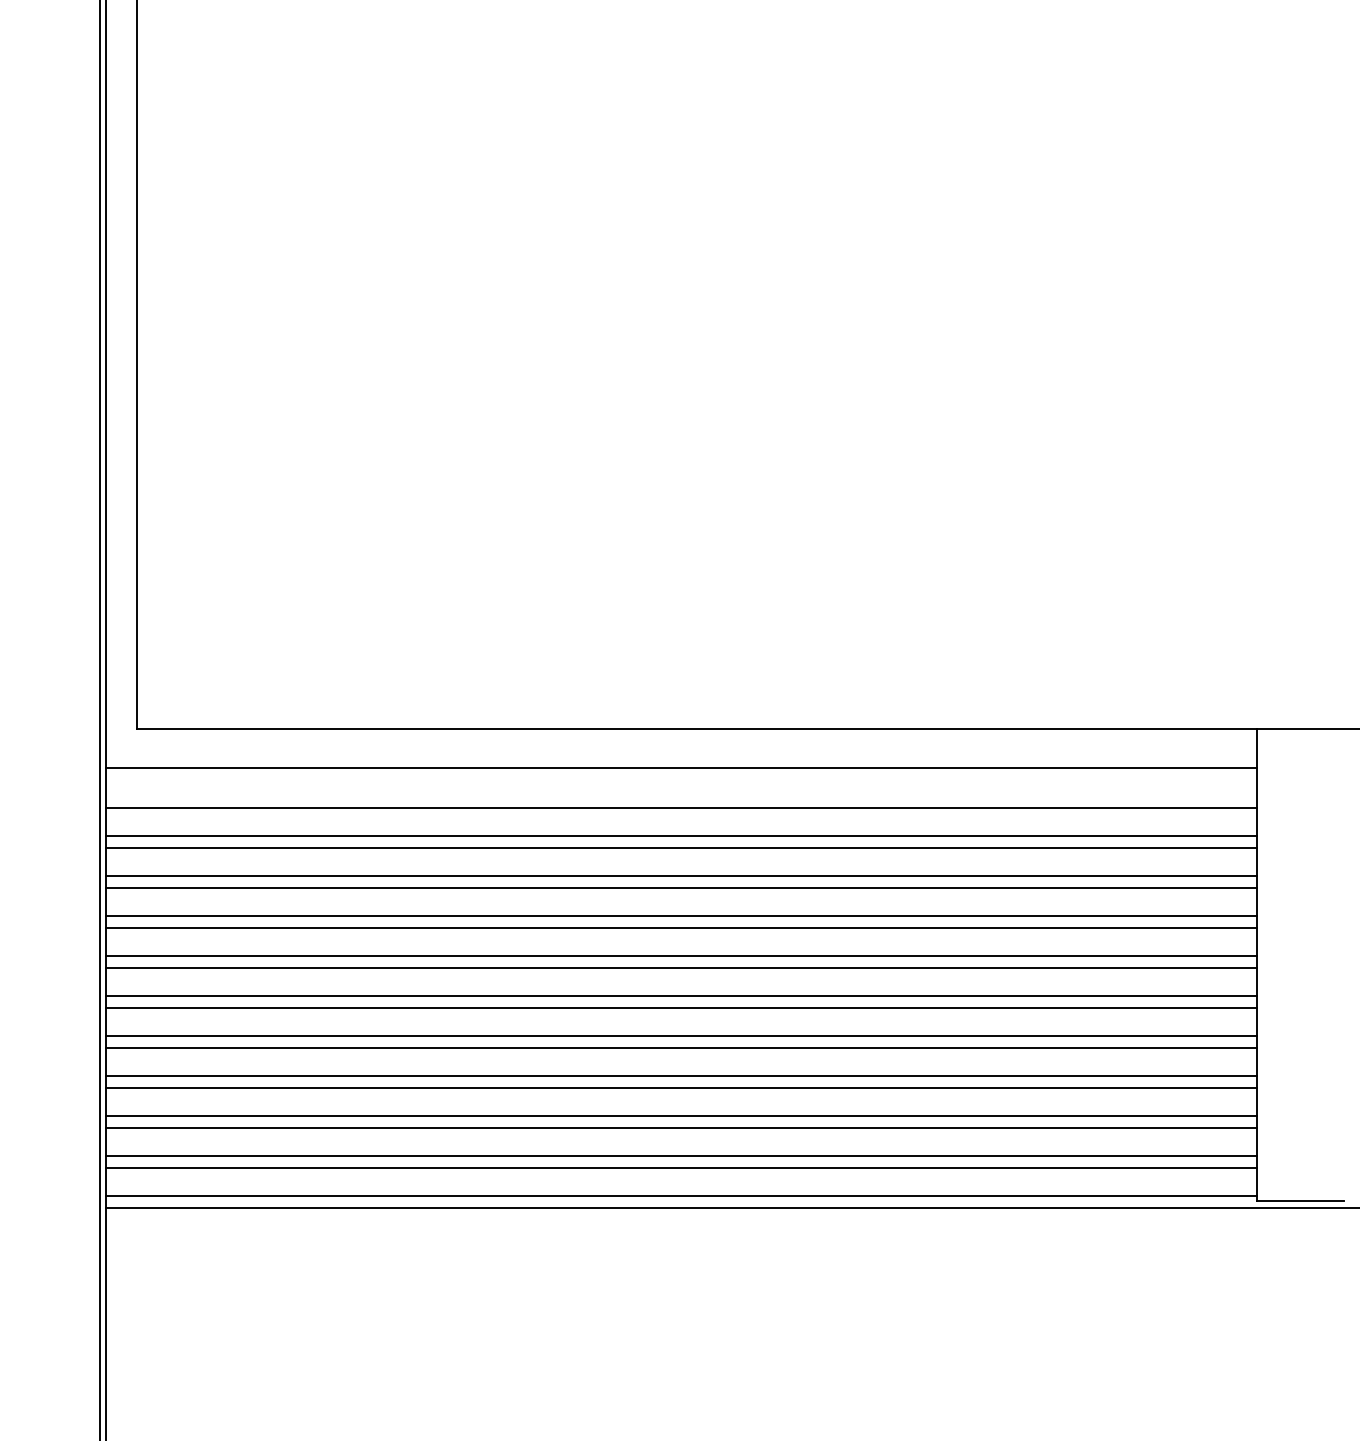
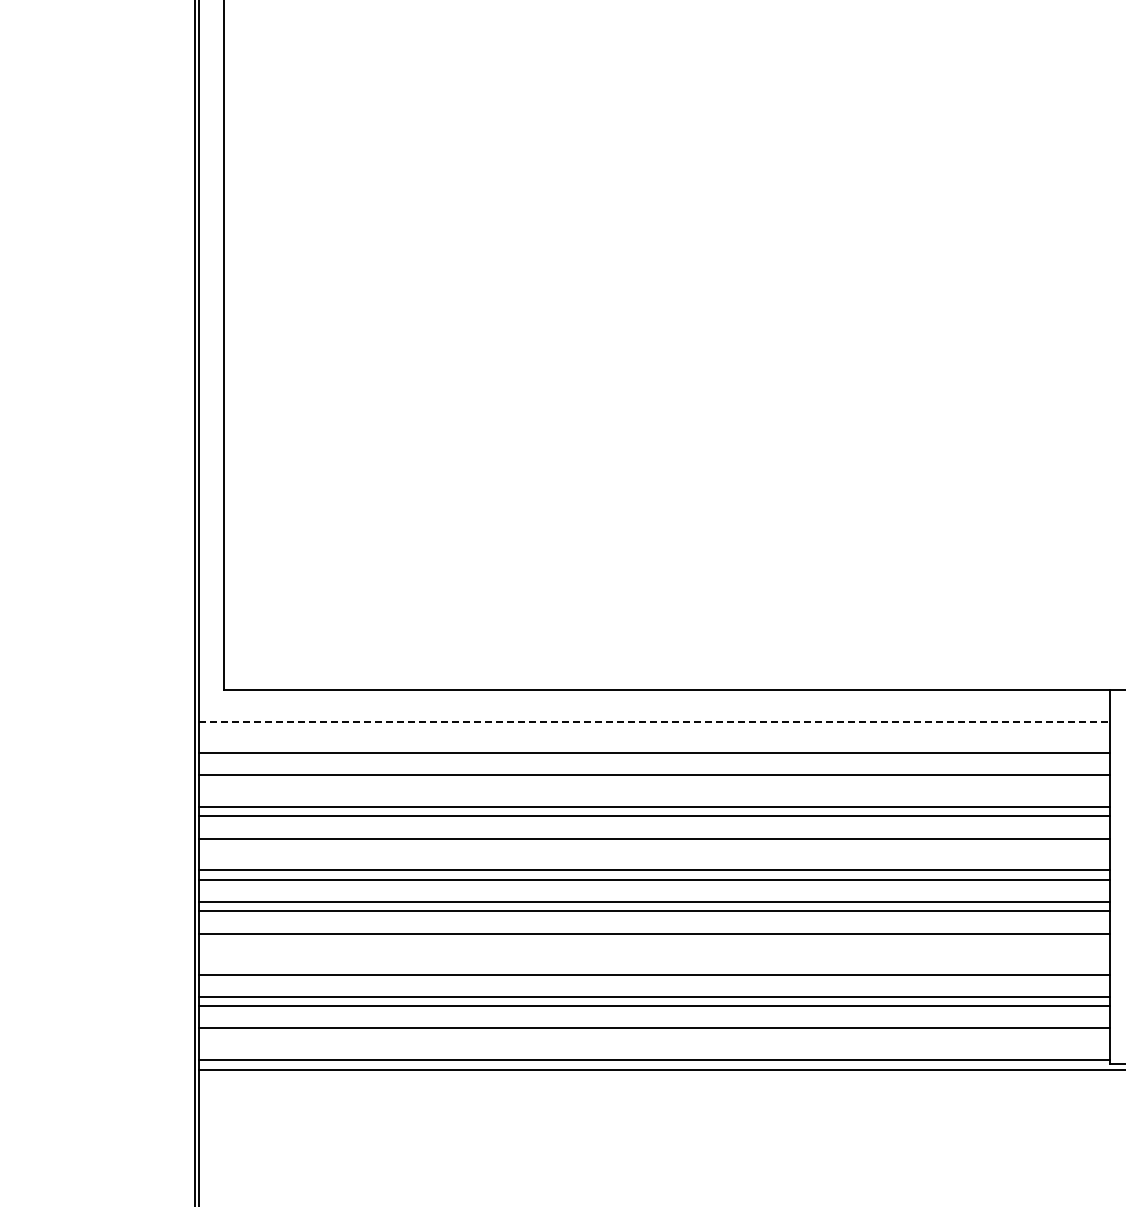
line: (682, 767) -> (655, 721), solid -> dashed
line: (681, 847) -> (654, 784), removed
line: (681, 928) -> (654, 848), removed
line: (681, 1048) -> (654, 943), removed
line: (681, 1076) -> (654, 965), removed
line: (681, 1167) -> (654, 1037), removed

